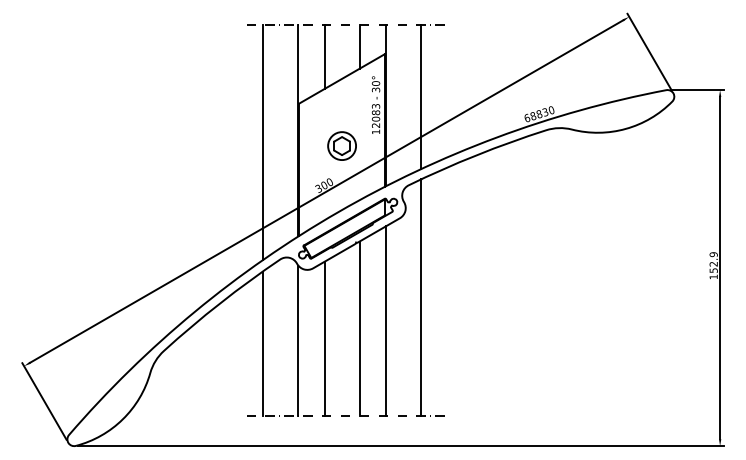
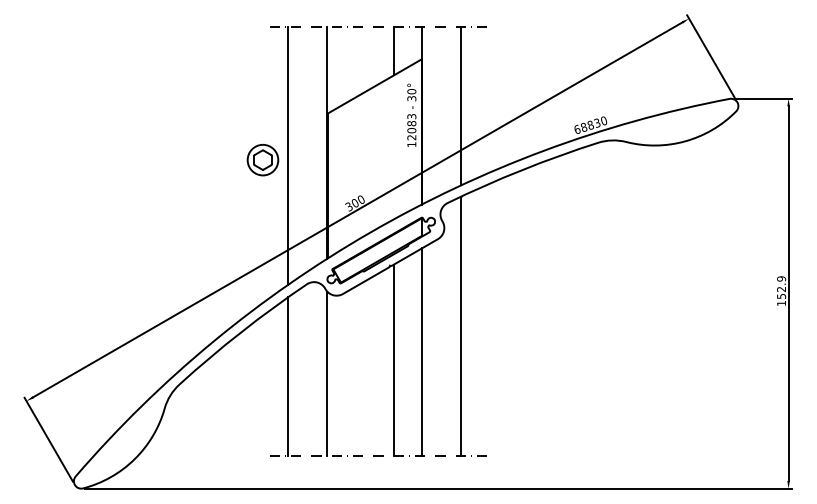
line: (324, 56) -> (355, 62), removed
part: (341, 145) -> (262, 159), moved
line: (324, 338) -> (355, 370), removed

